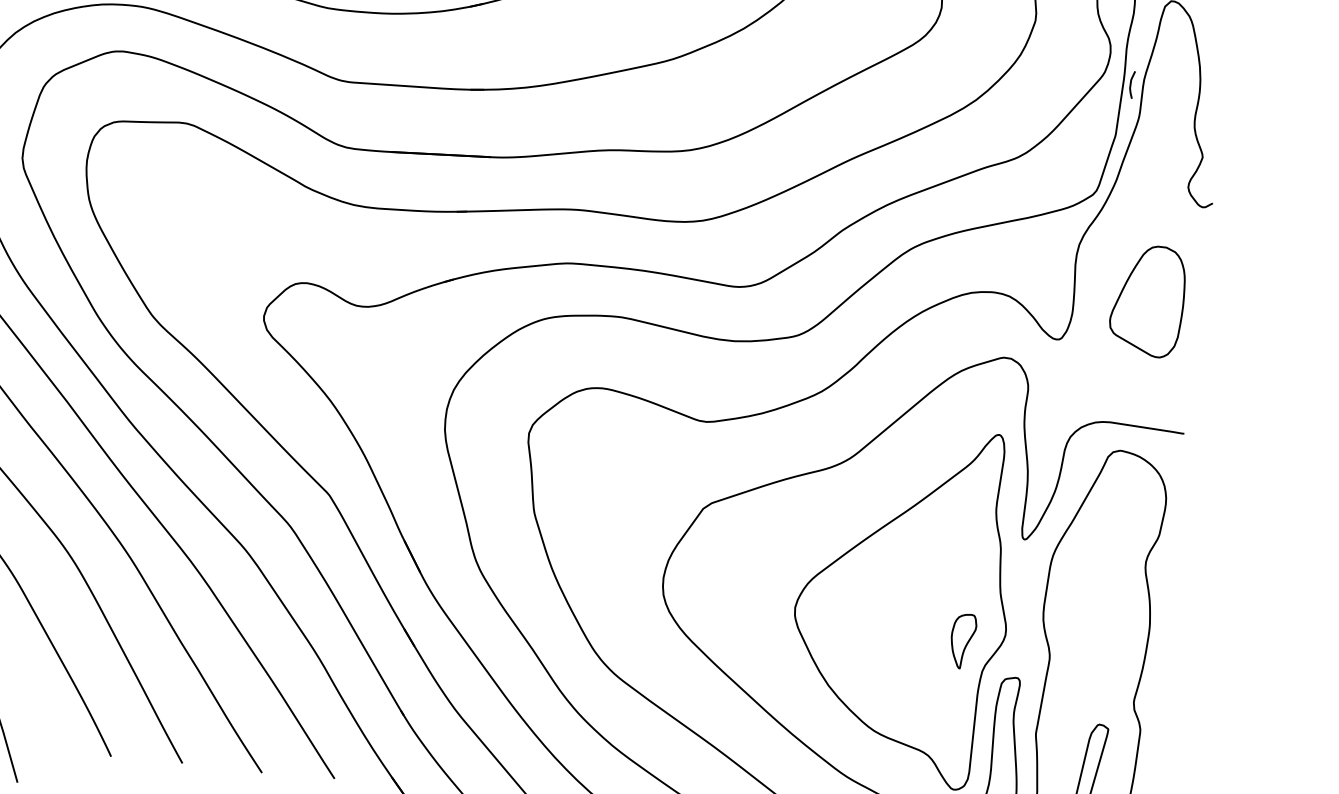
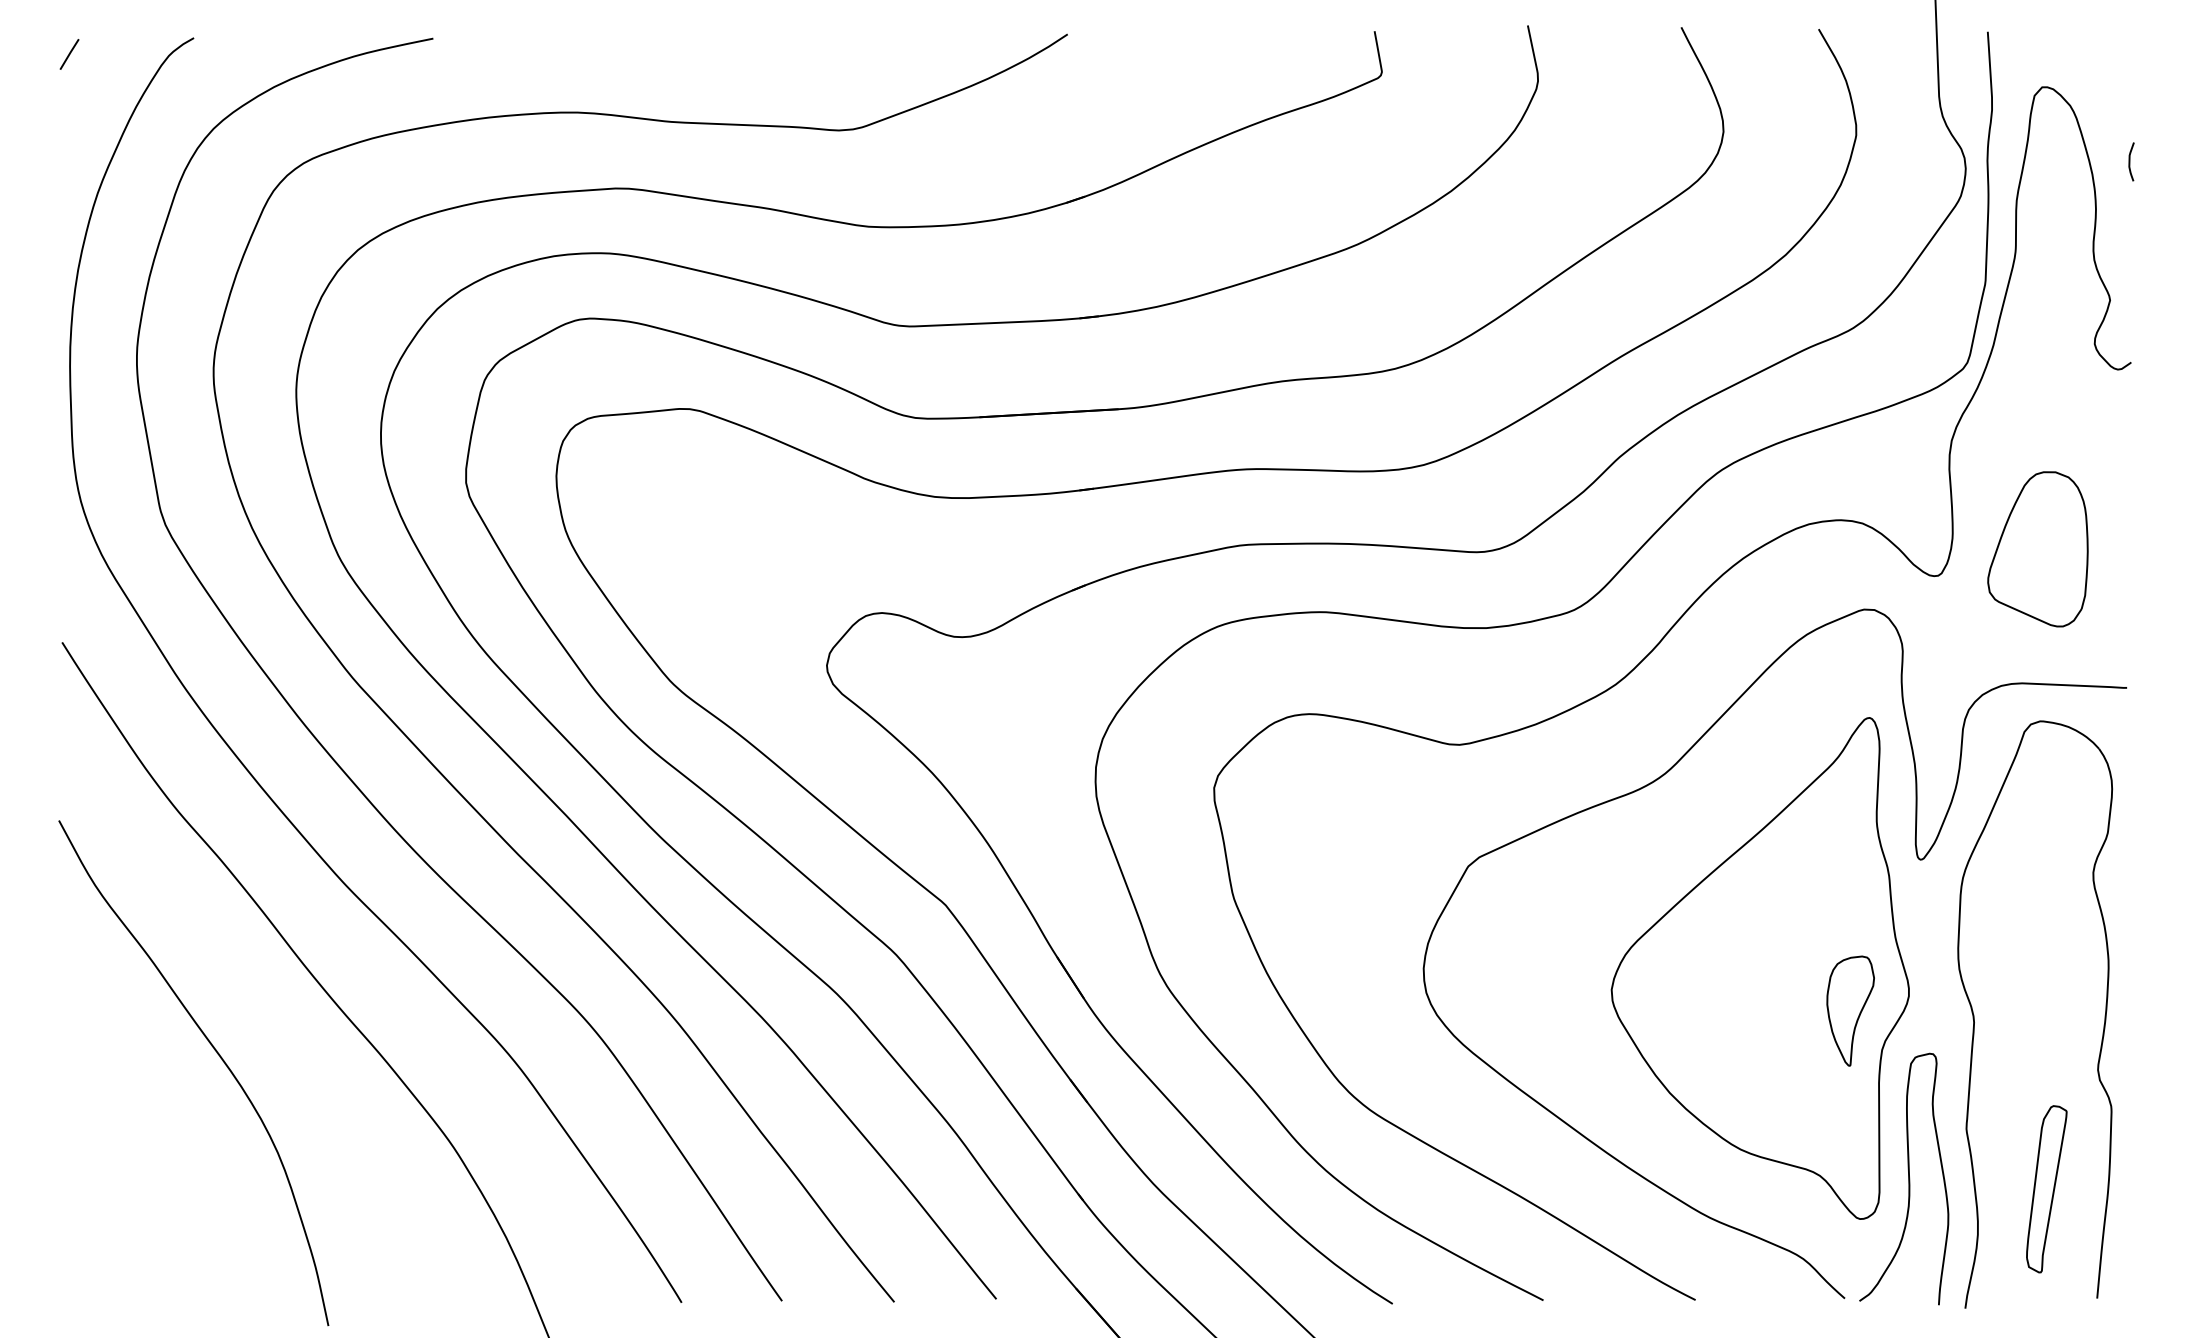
curve: (1131, 84) -> (2130, 161), moved
part: (1147, 300) -> (2037, 549), moved
part: (962, 640) -> (1850, 1010), size x1.43

